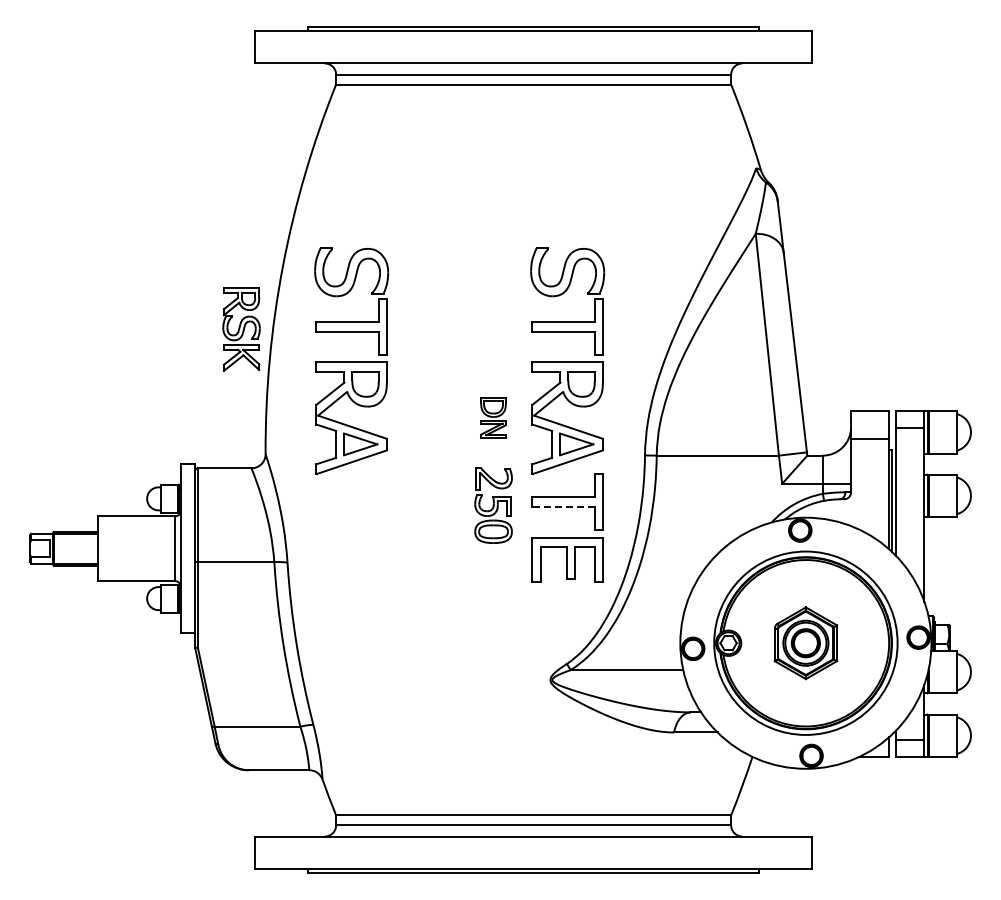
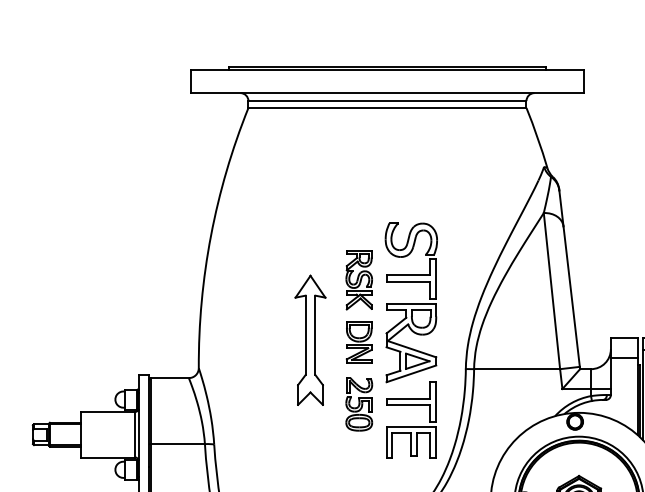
part: (241, 329) -> (359, 280), moved
part: (351, 361) -> (259, 302), removed
part: (424, 414) -> (310, 340), added
part: (493, 417) -> (359, 342), size x1.43
line: (562, 506) -> (407, 404), dashed -> solid

